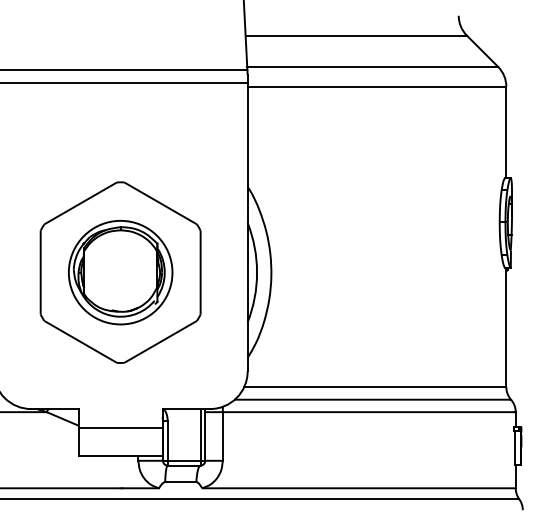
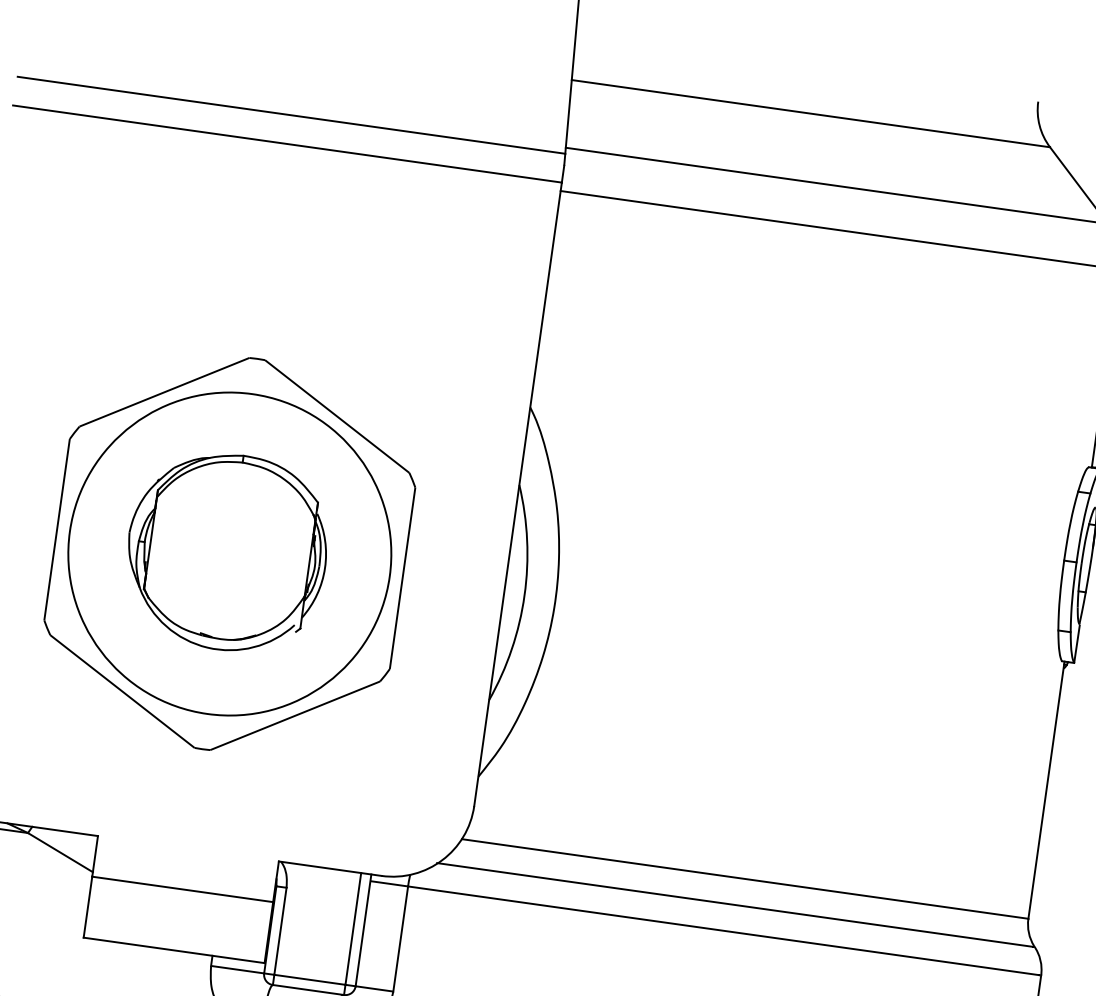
circle: (120, 272) -> (229, 553), size x1.43

